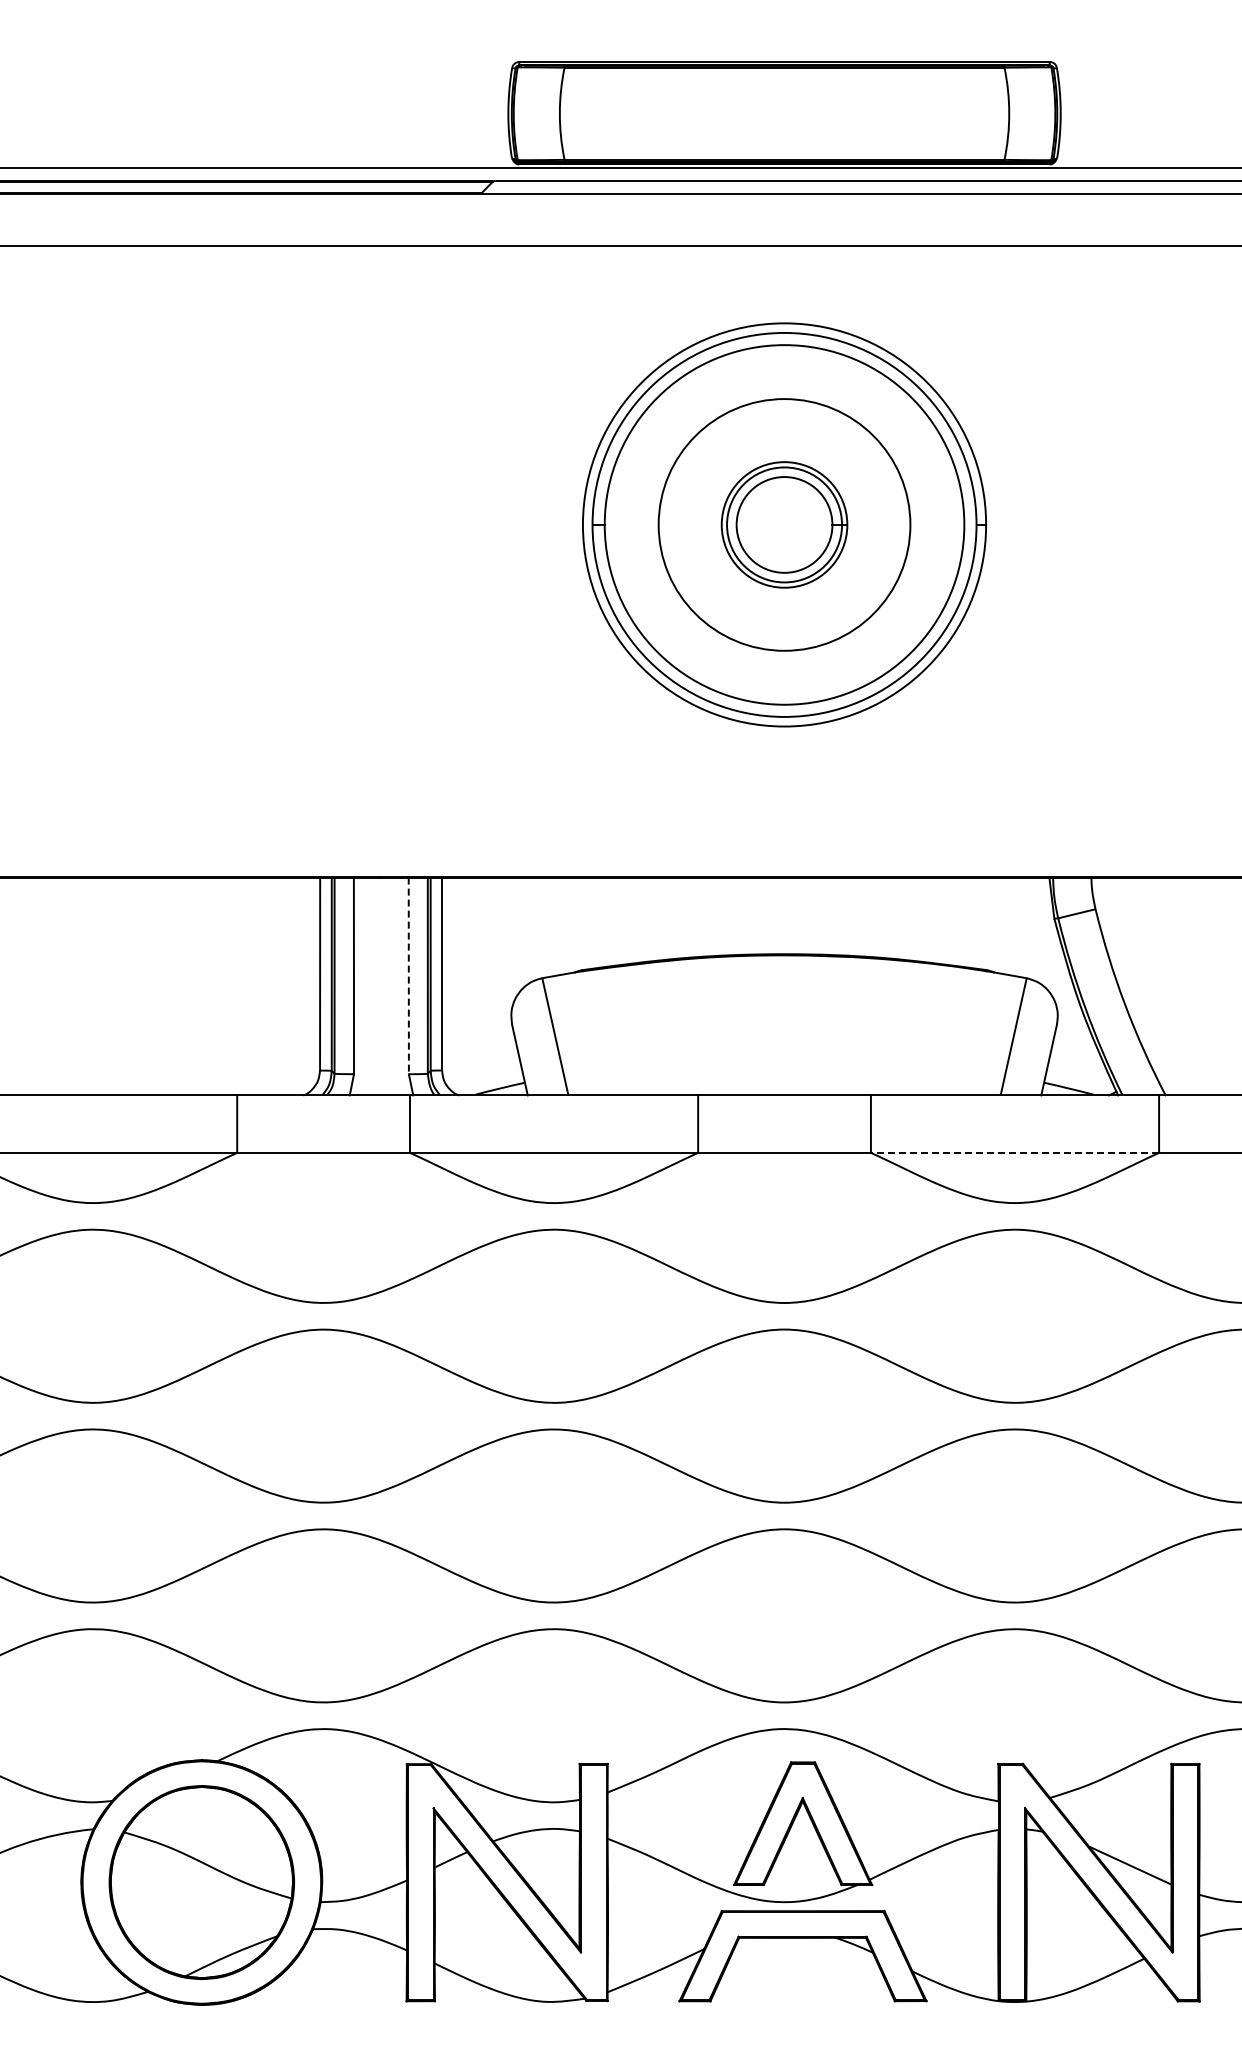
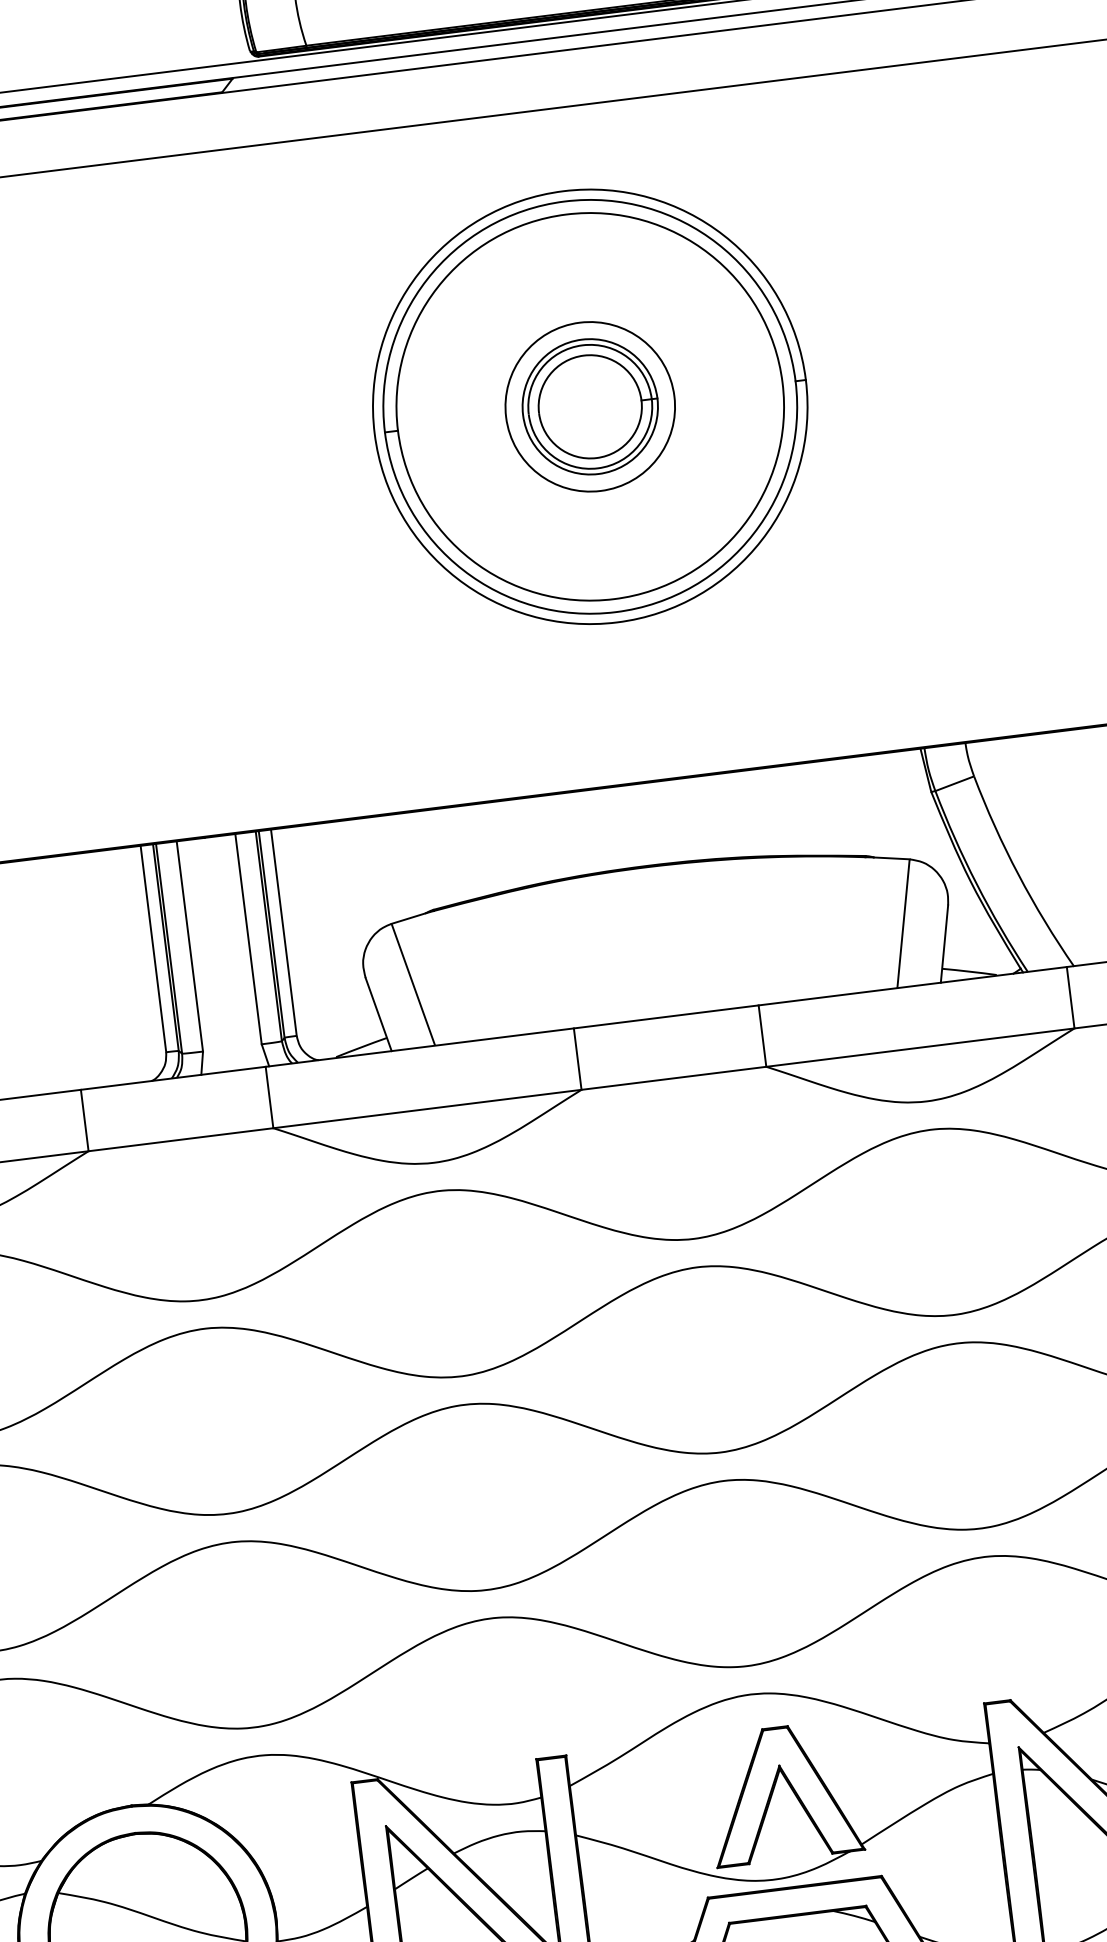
circle: (784, 524) -> (590, 406), size x0.62
line: (408, 976) -> (248, 939), dashed -> solid
line: (1014, 1152) -> (919, 1047), dashed -> solid

